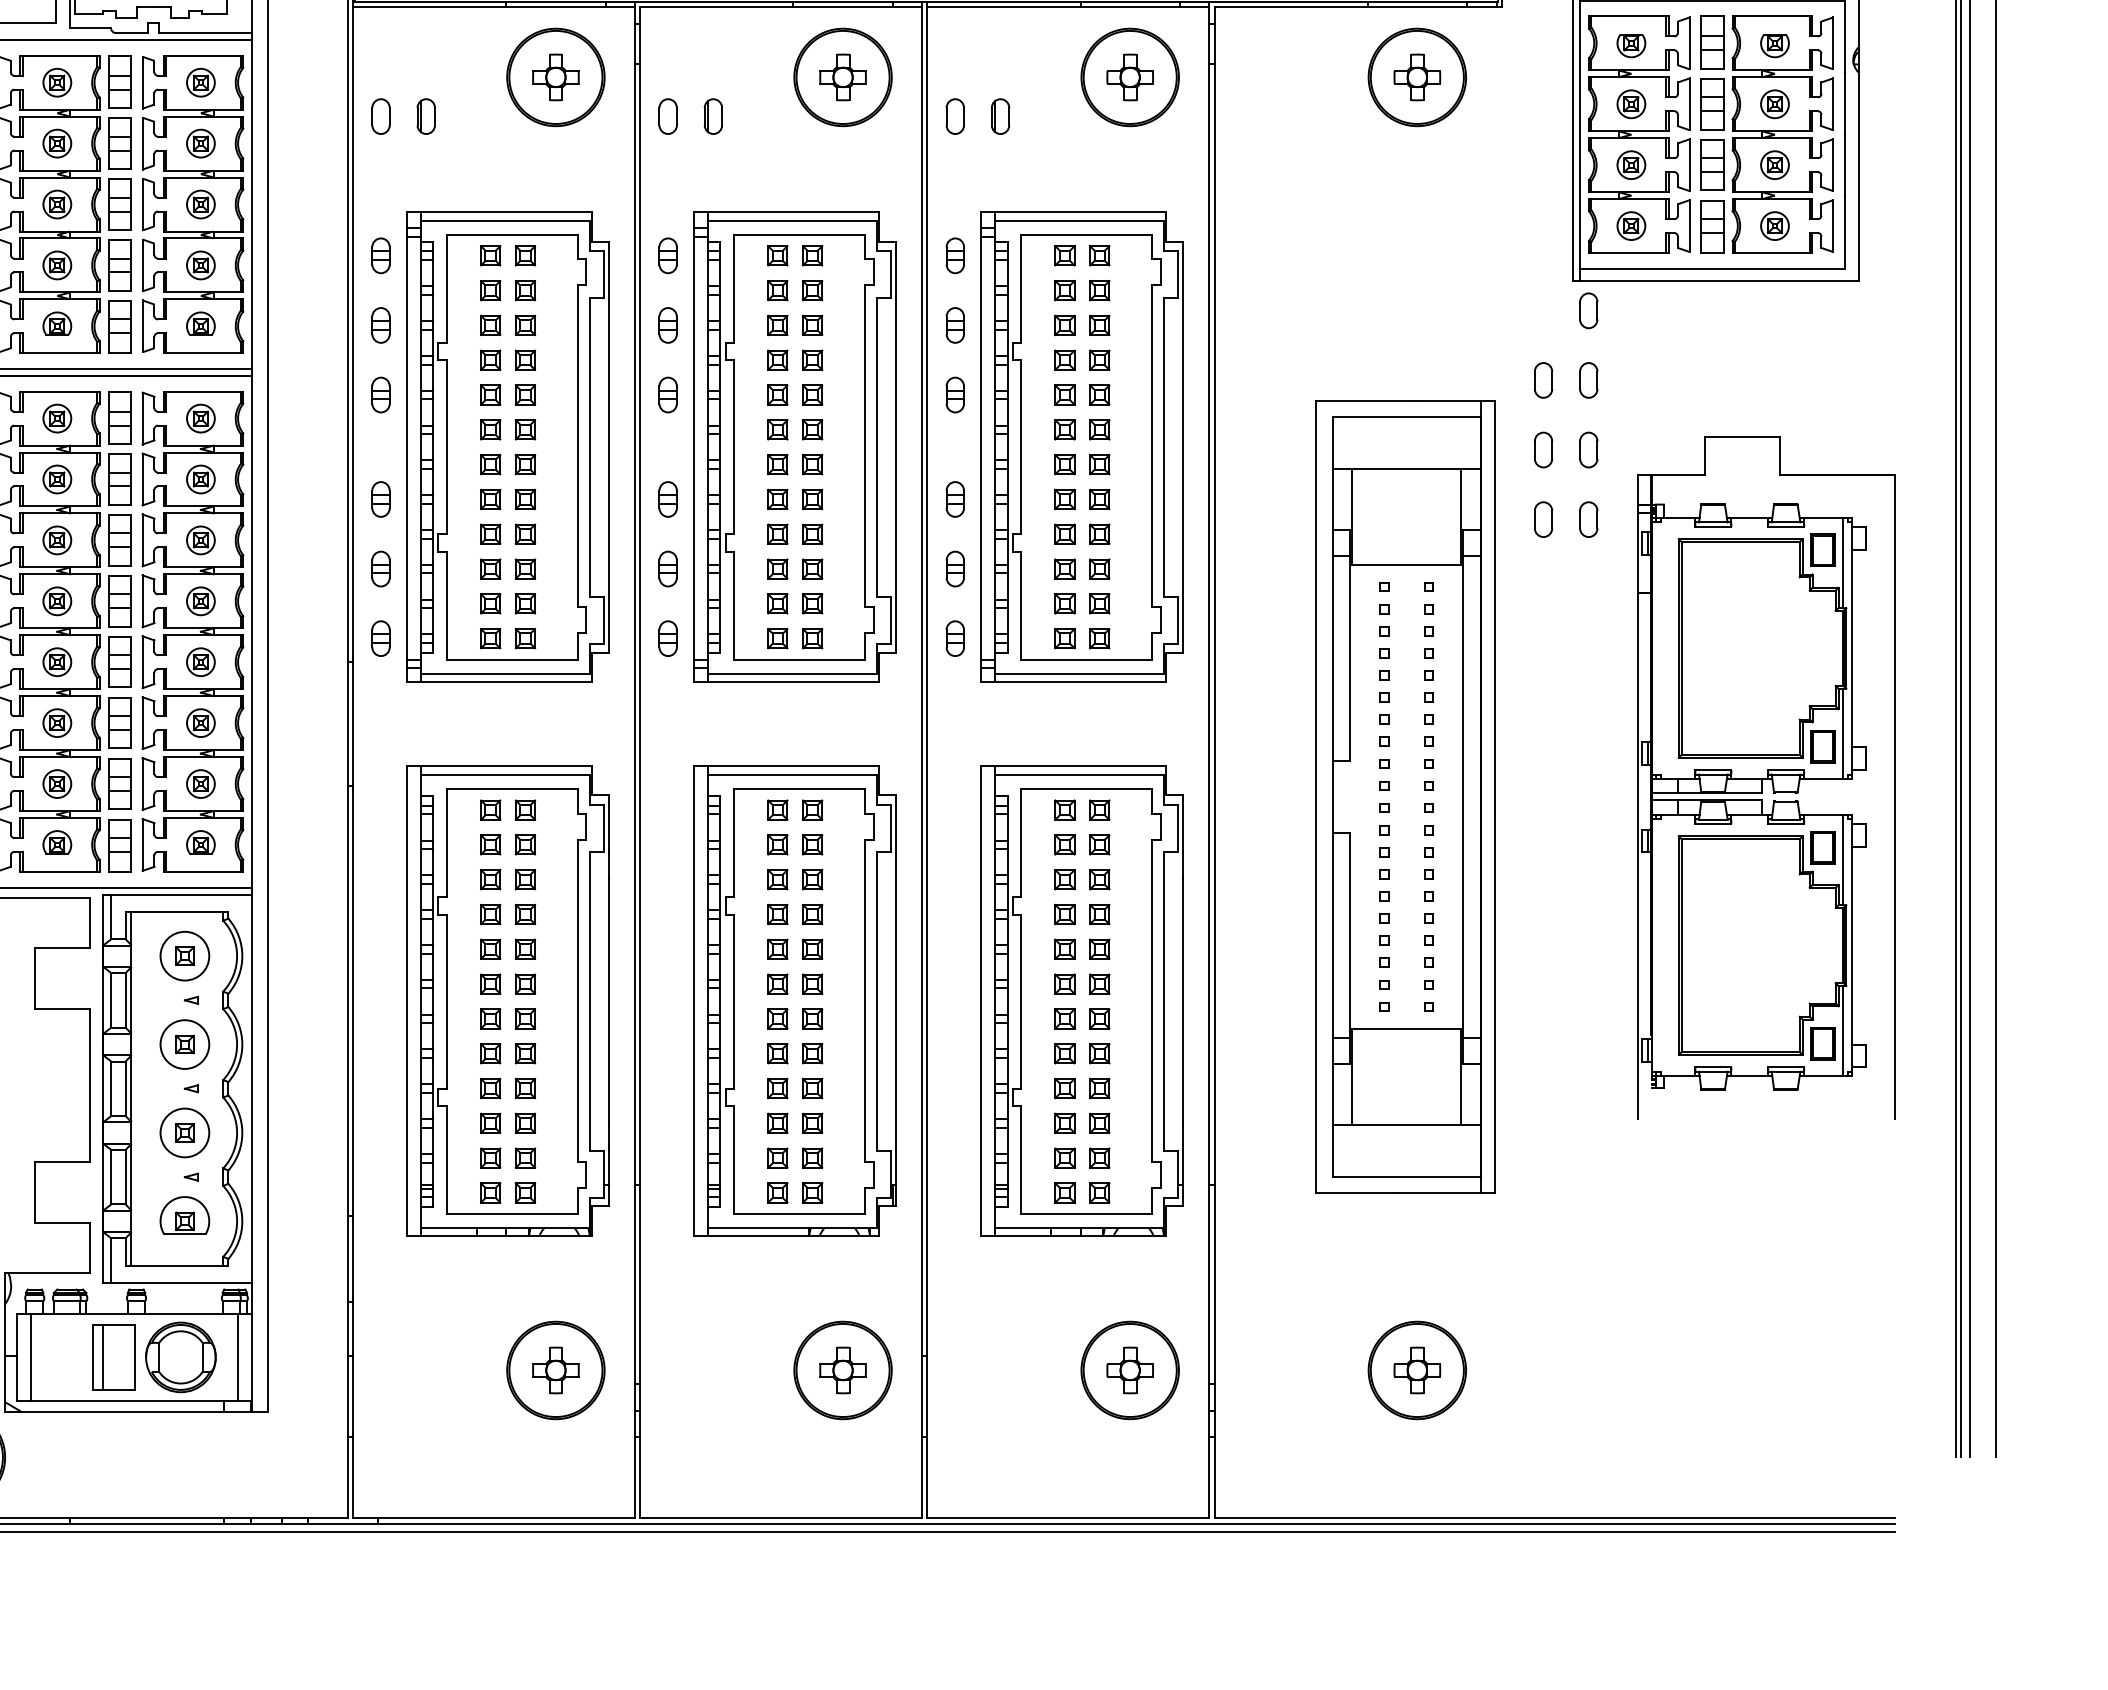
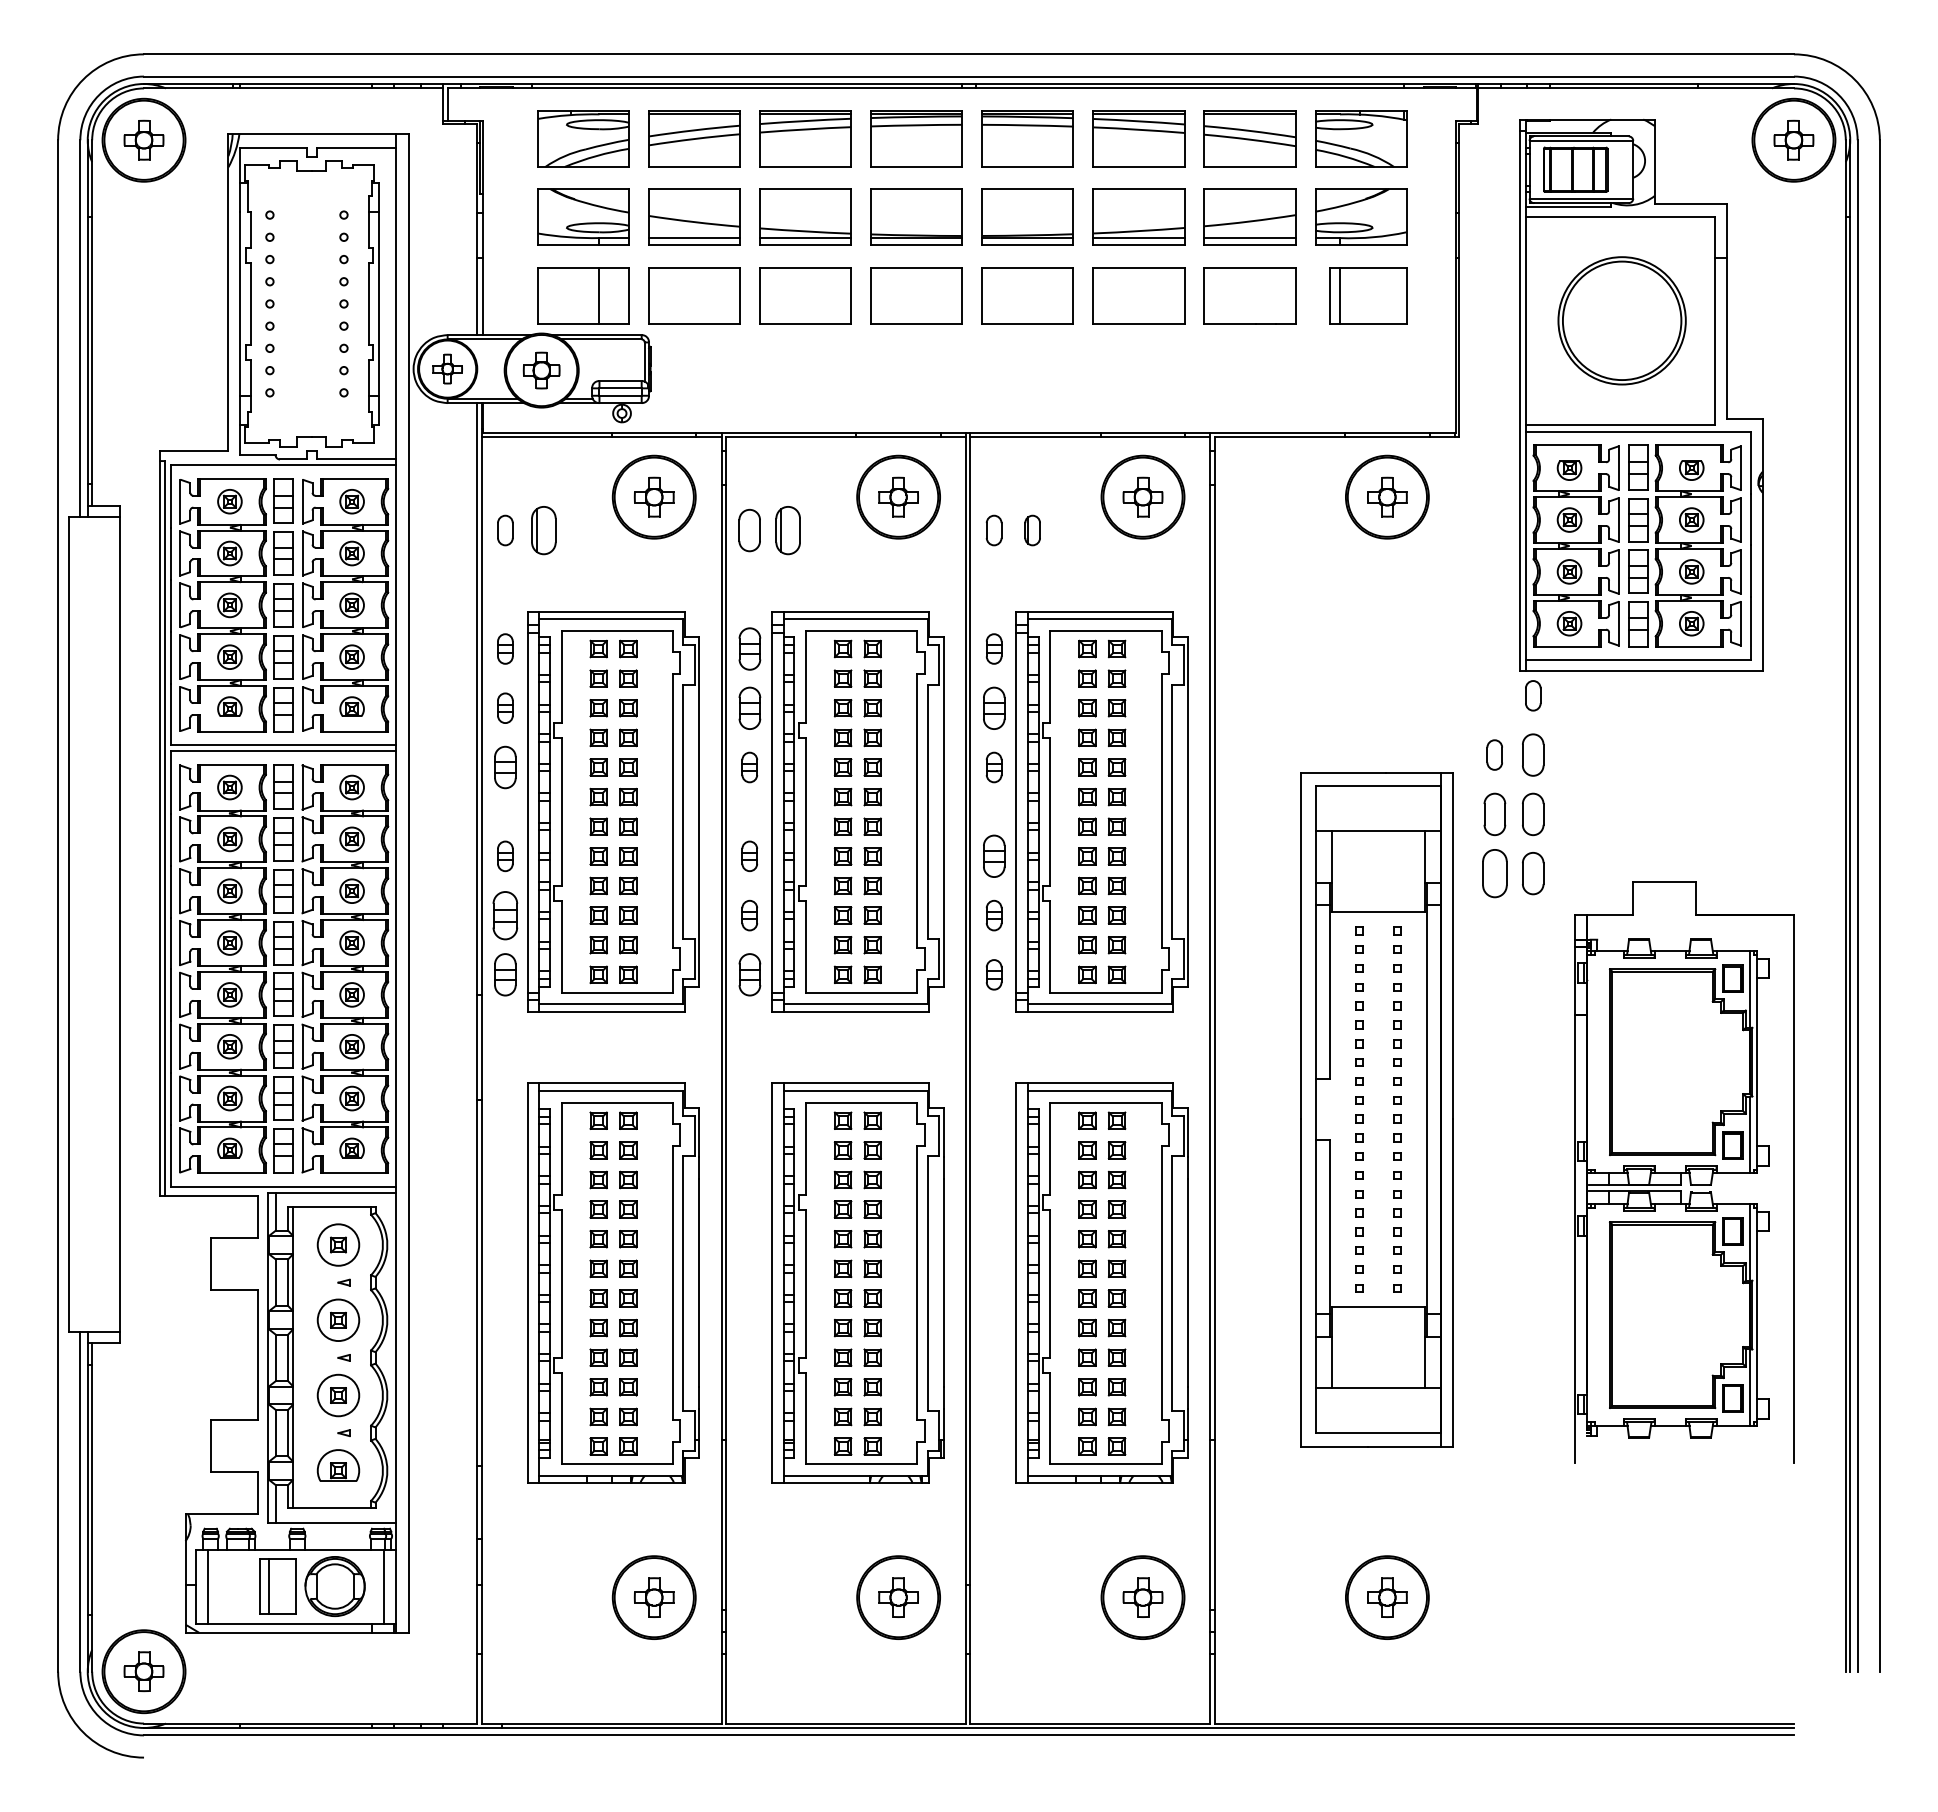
part: (425, 116) -> (543, 530), size x1.6
part: (667, 116) -> (749, 530), size x1.4
part: (713, 116) -> (788, 530), size x1.6
part: (667, 255) -> (749, 648), size x1.4
part: (667, 324) -> (749, 707), size x1.4
part: (954, 324) -> (993, 707), size x1.4
part: (1589, 379) -> (1533, 754), size x1.4
part: (381, 395) -> (505, 767), size x1.4
part: (1543, 449) -> (1494, 813), size x1.4
part: (1589, 449) -> (1533, 813), size x1.4
part: (954, 499) -> (993, 856), size x1.4
part: (1543, 519) -> (1494, 873), size x1.6
part: (1589, 519) -> (1533, 873), size x1.4
part: (381, 568) -> (505, 915), size x1.6
part: (381, 638) -> (505, 974), size x1.4
part: (667, 638) -> (749, 974), size x1.4
part: (1766, 778) -> (1684, 1172), moved

